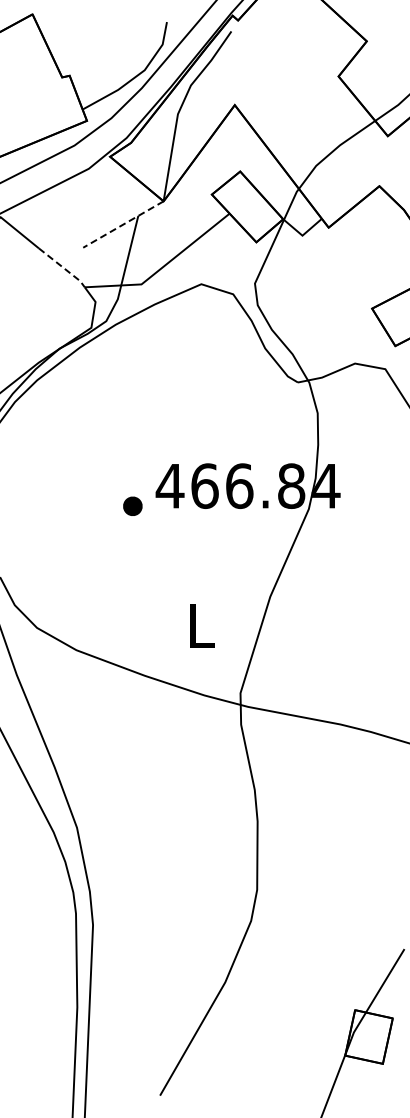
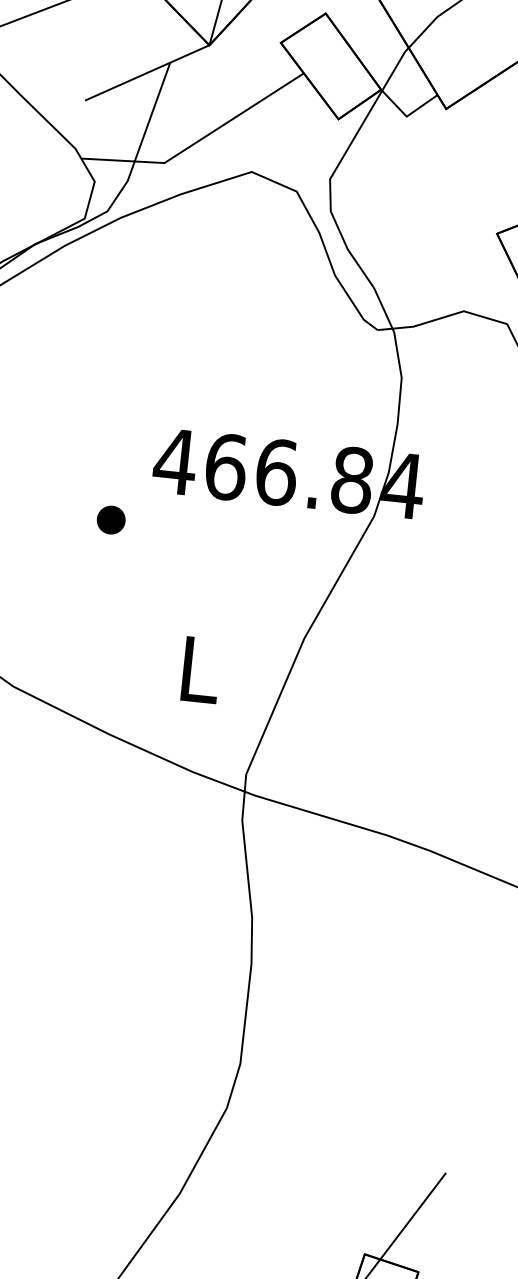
line: (122, 225) -> (145, 74), dashed -> solid
line: (63, 267) -> (53, 126), dashed -> solid
part: (132, 505) -> (110, 518), moved

